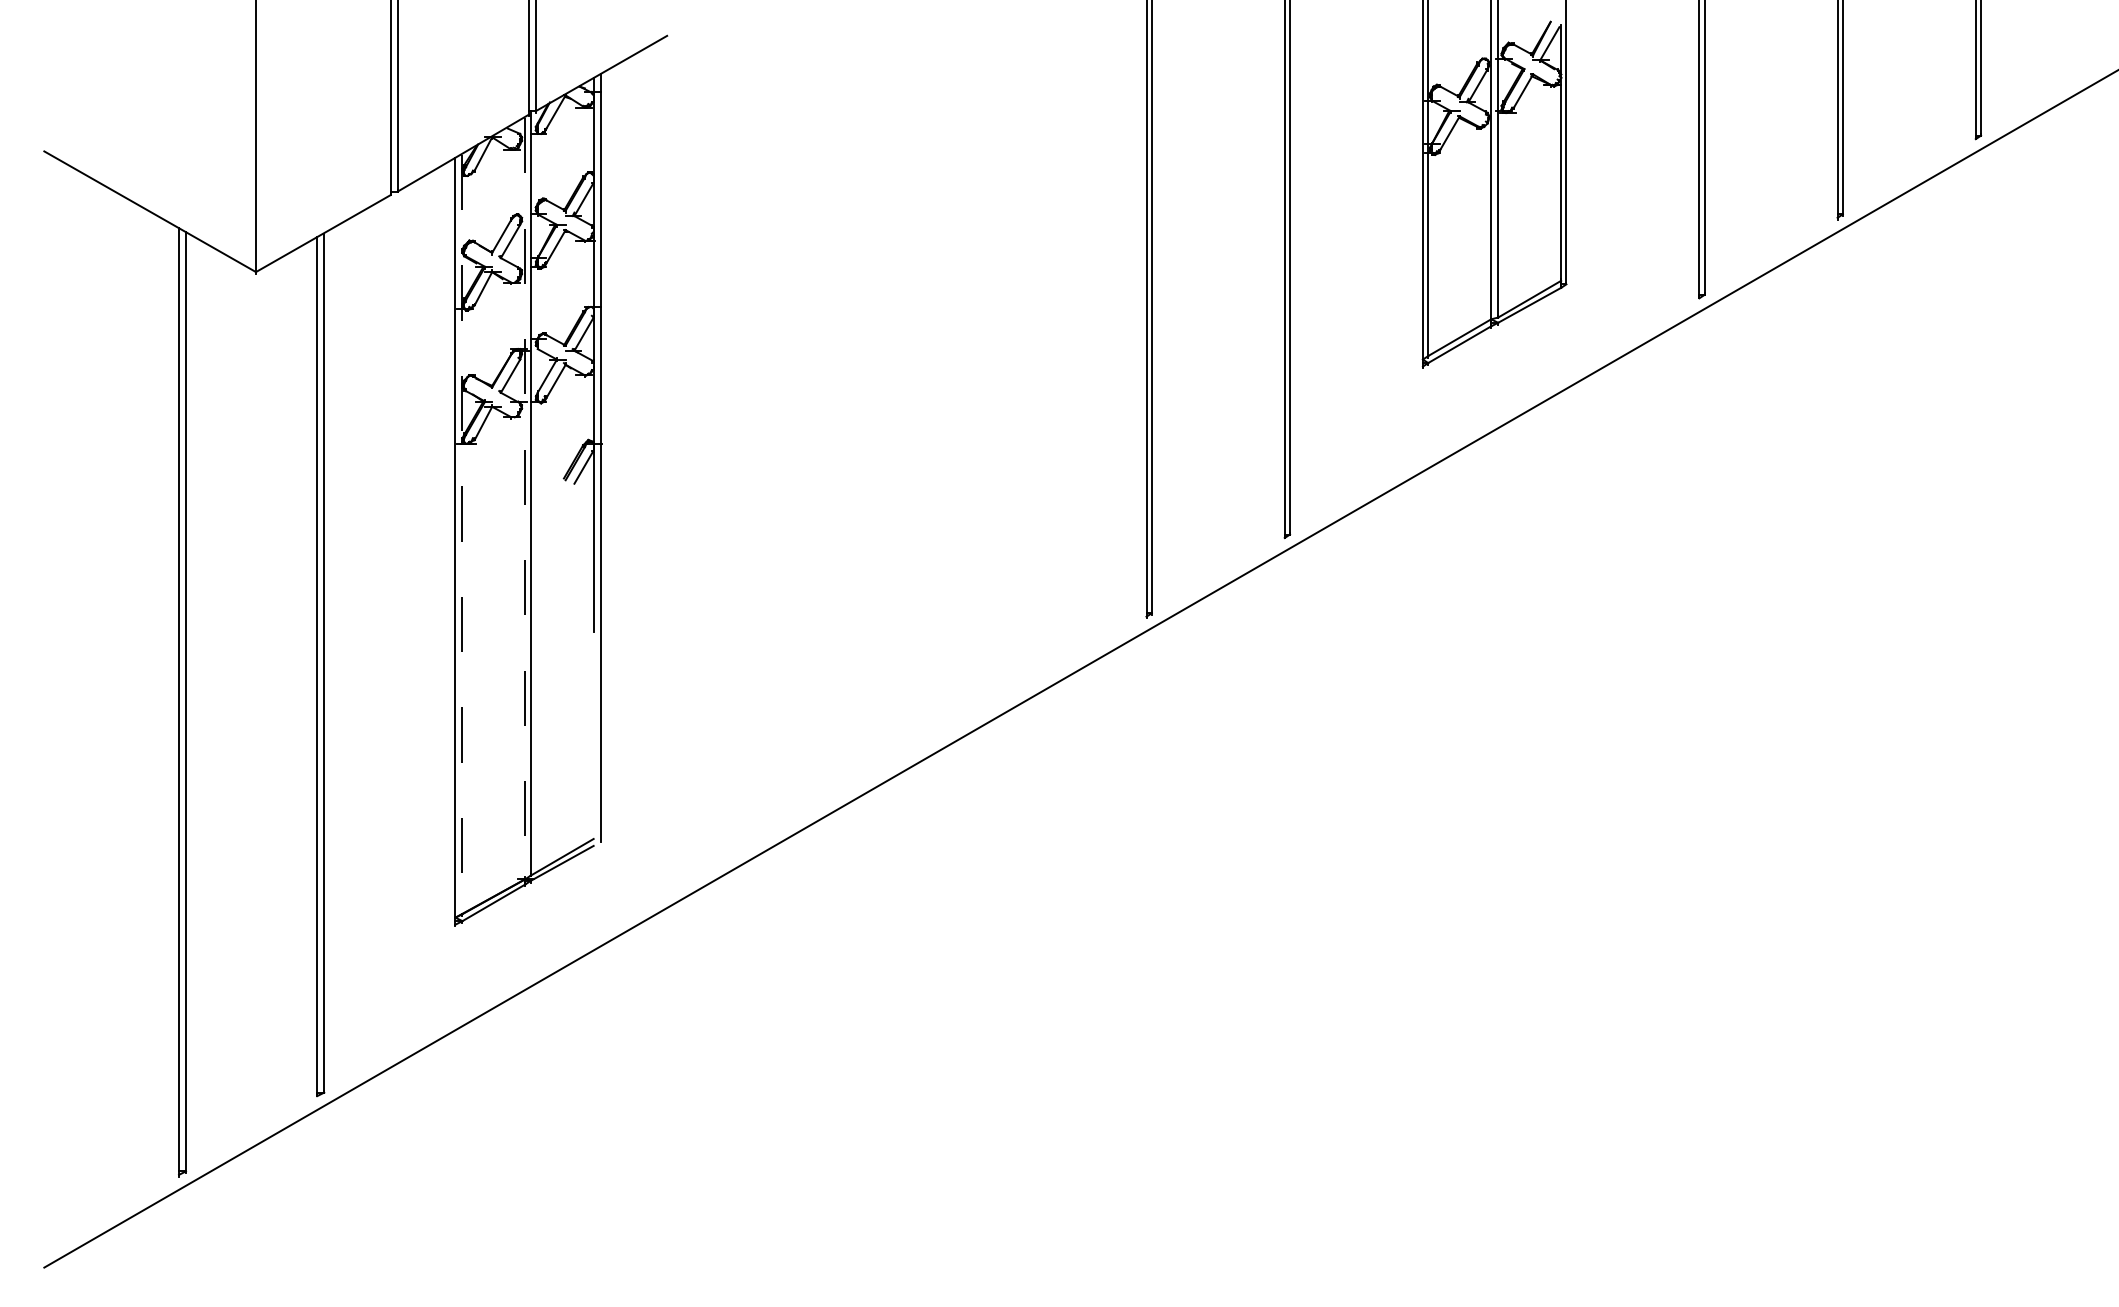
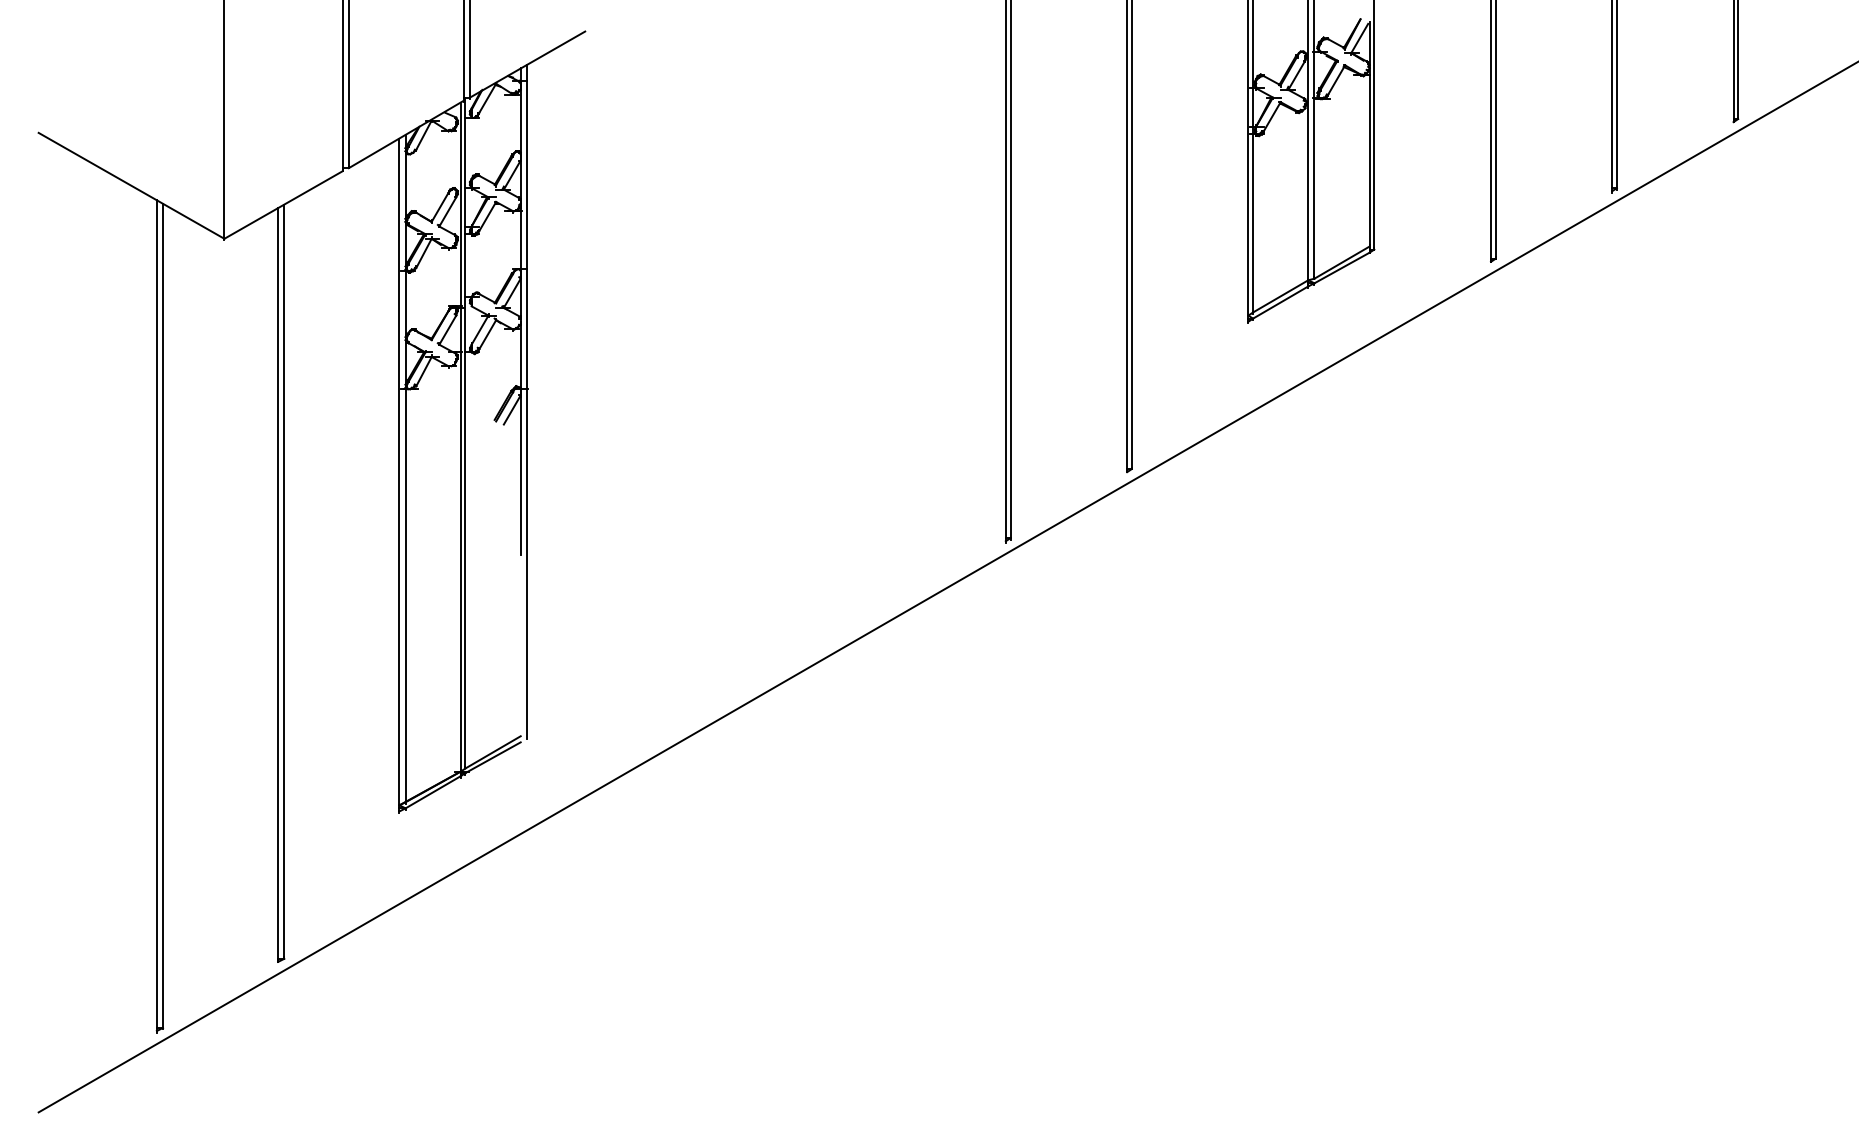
line: (525, 498) -> (460, 437), dashed -> solid
line: (462, 534) -> (405, 469), dashed -> solid

